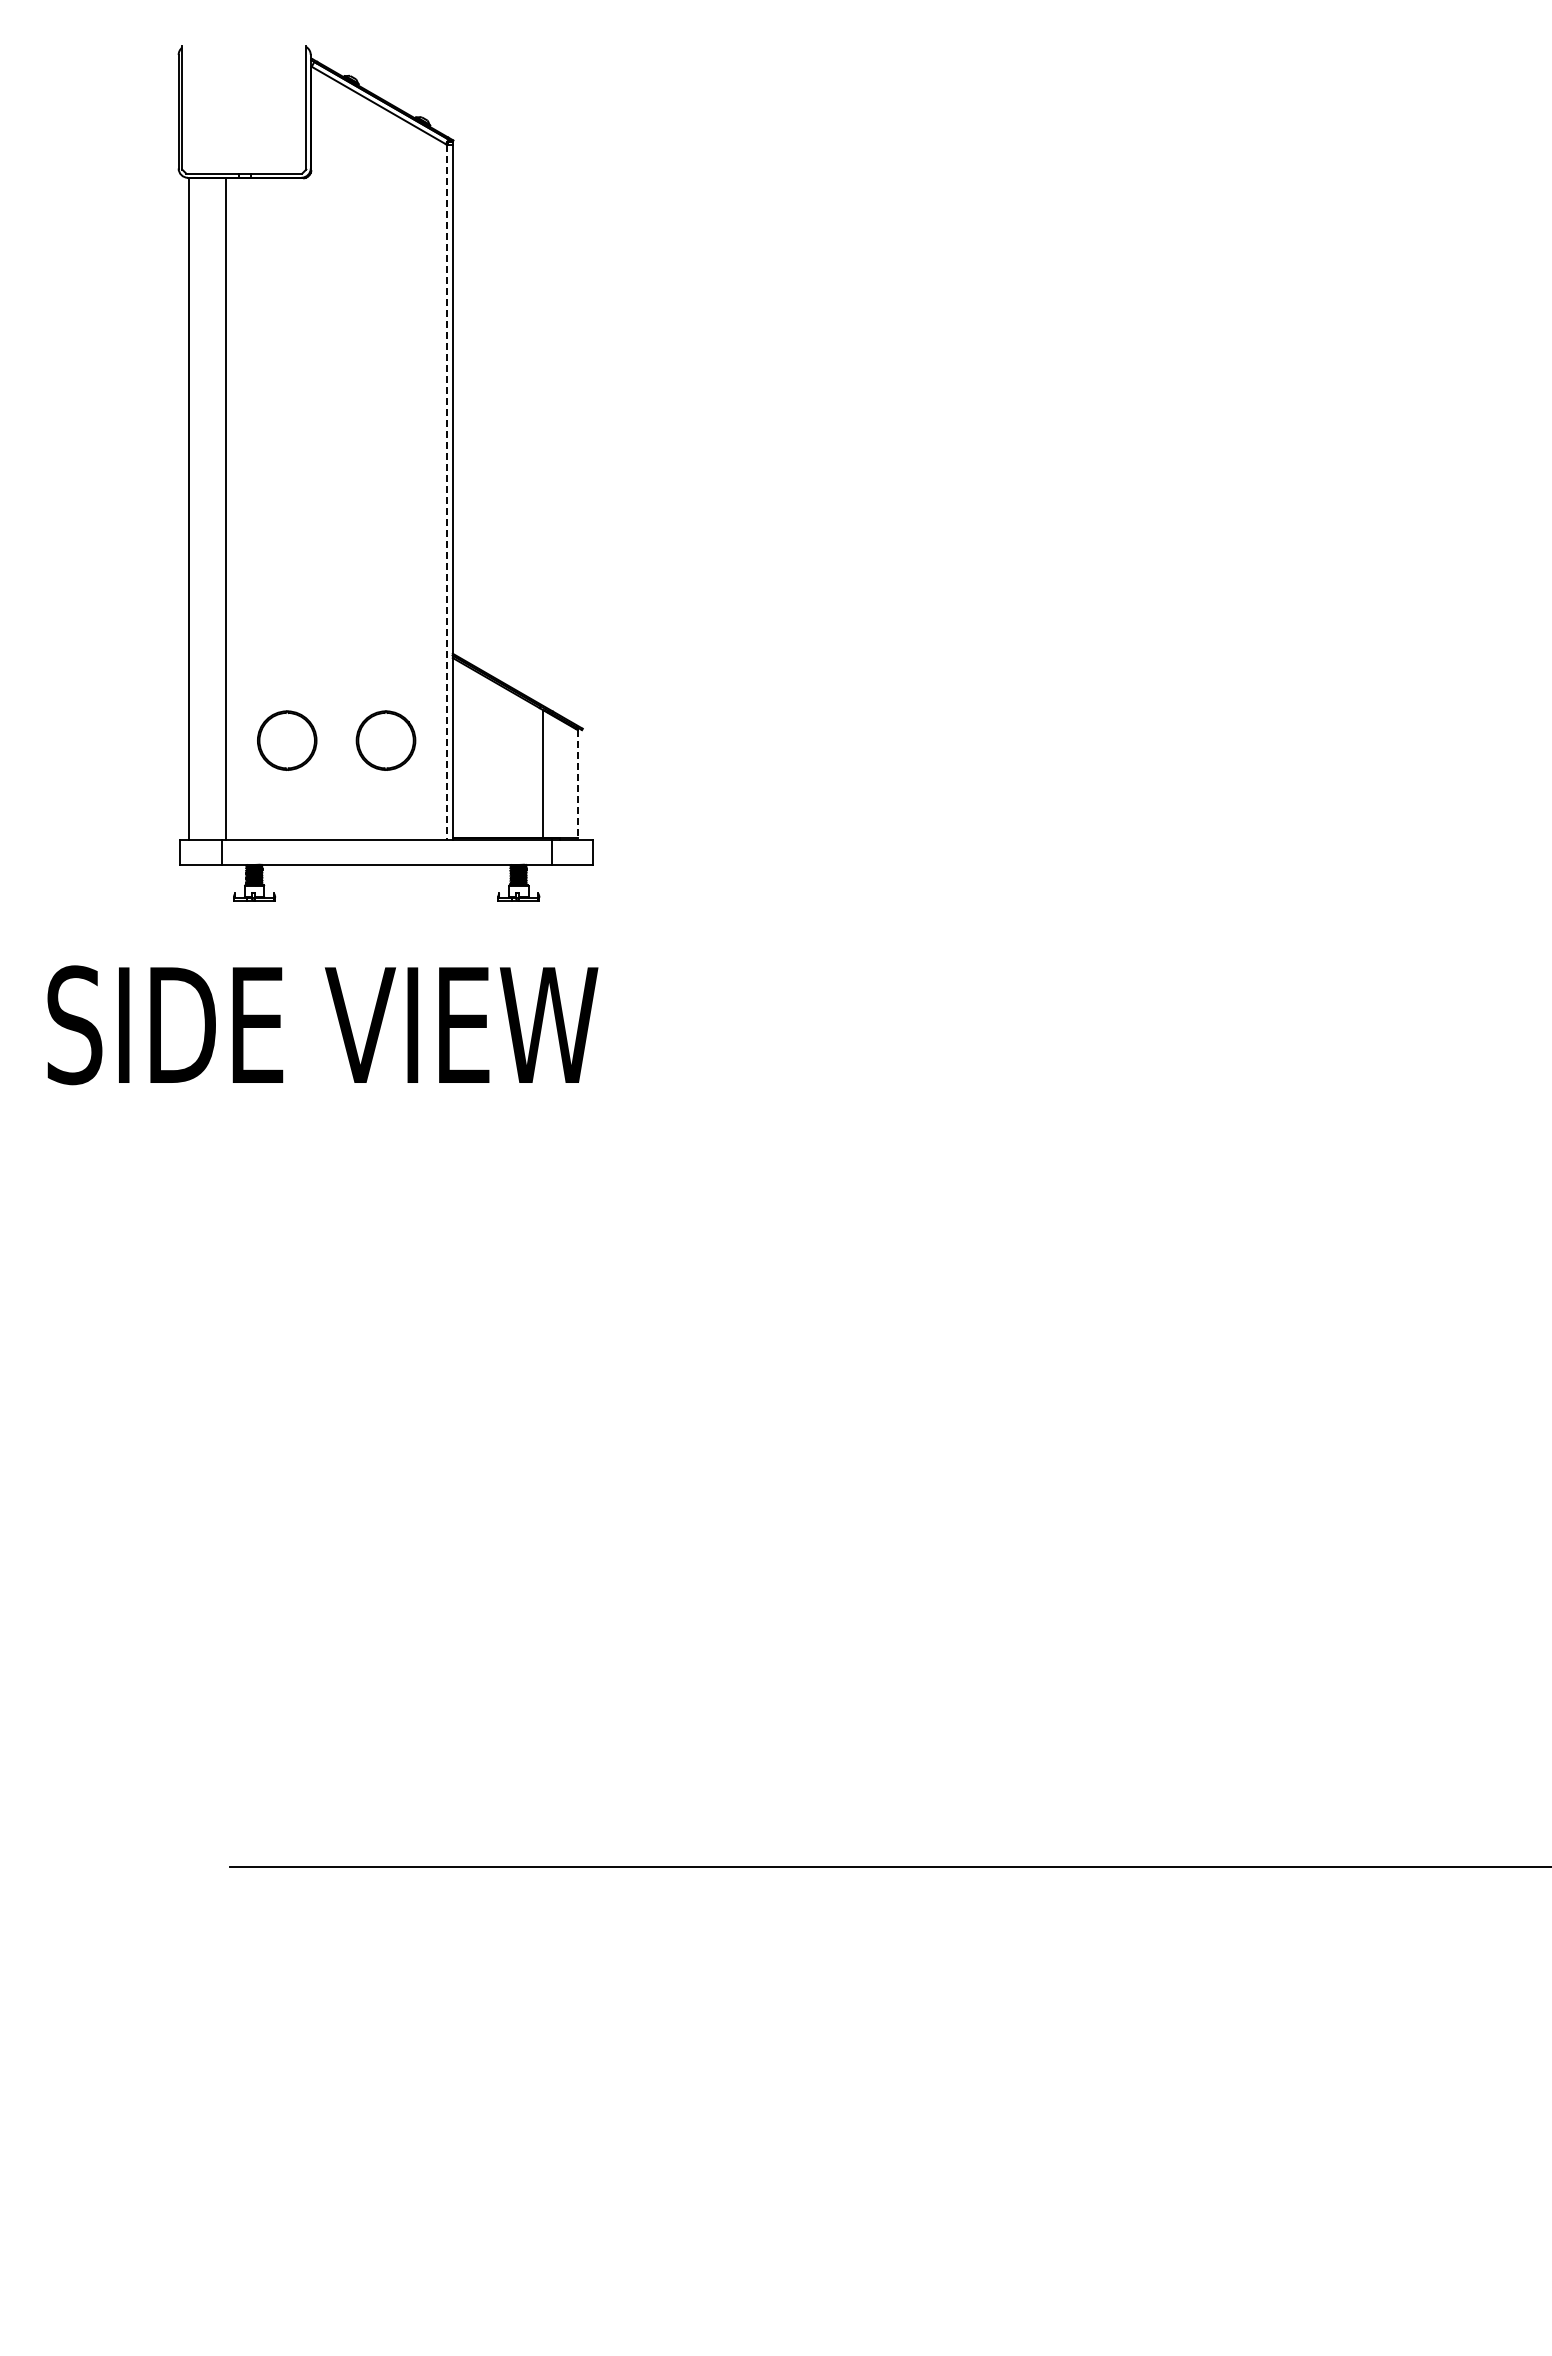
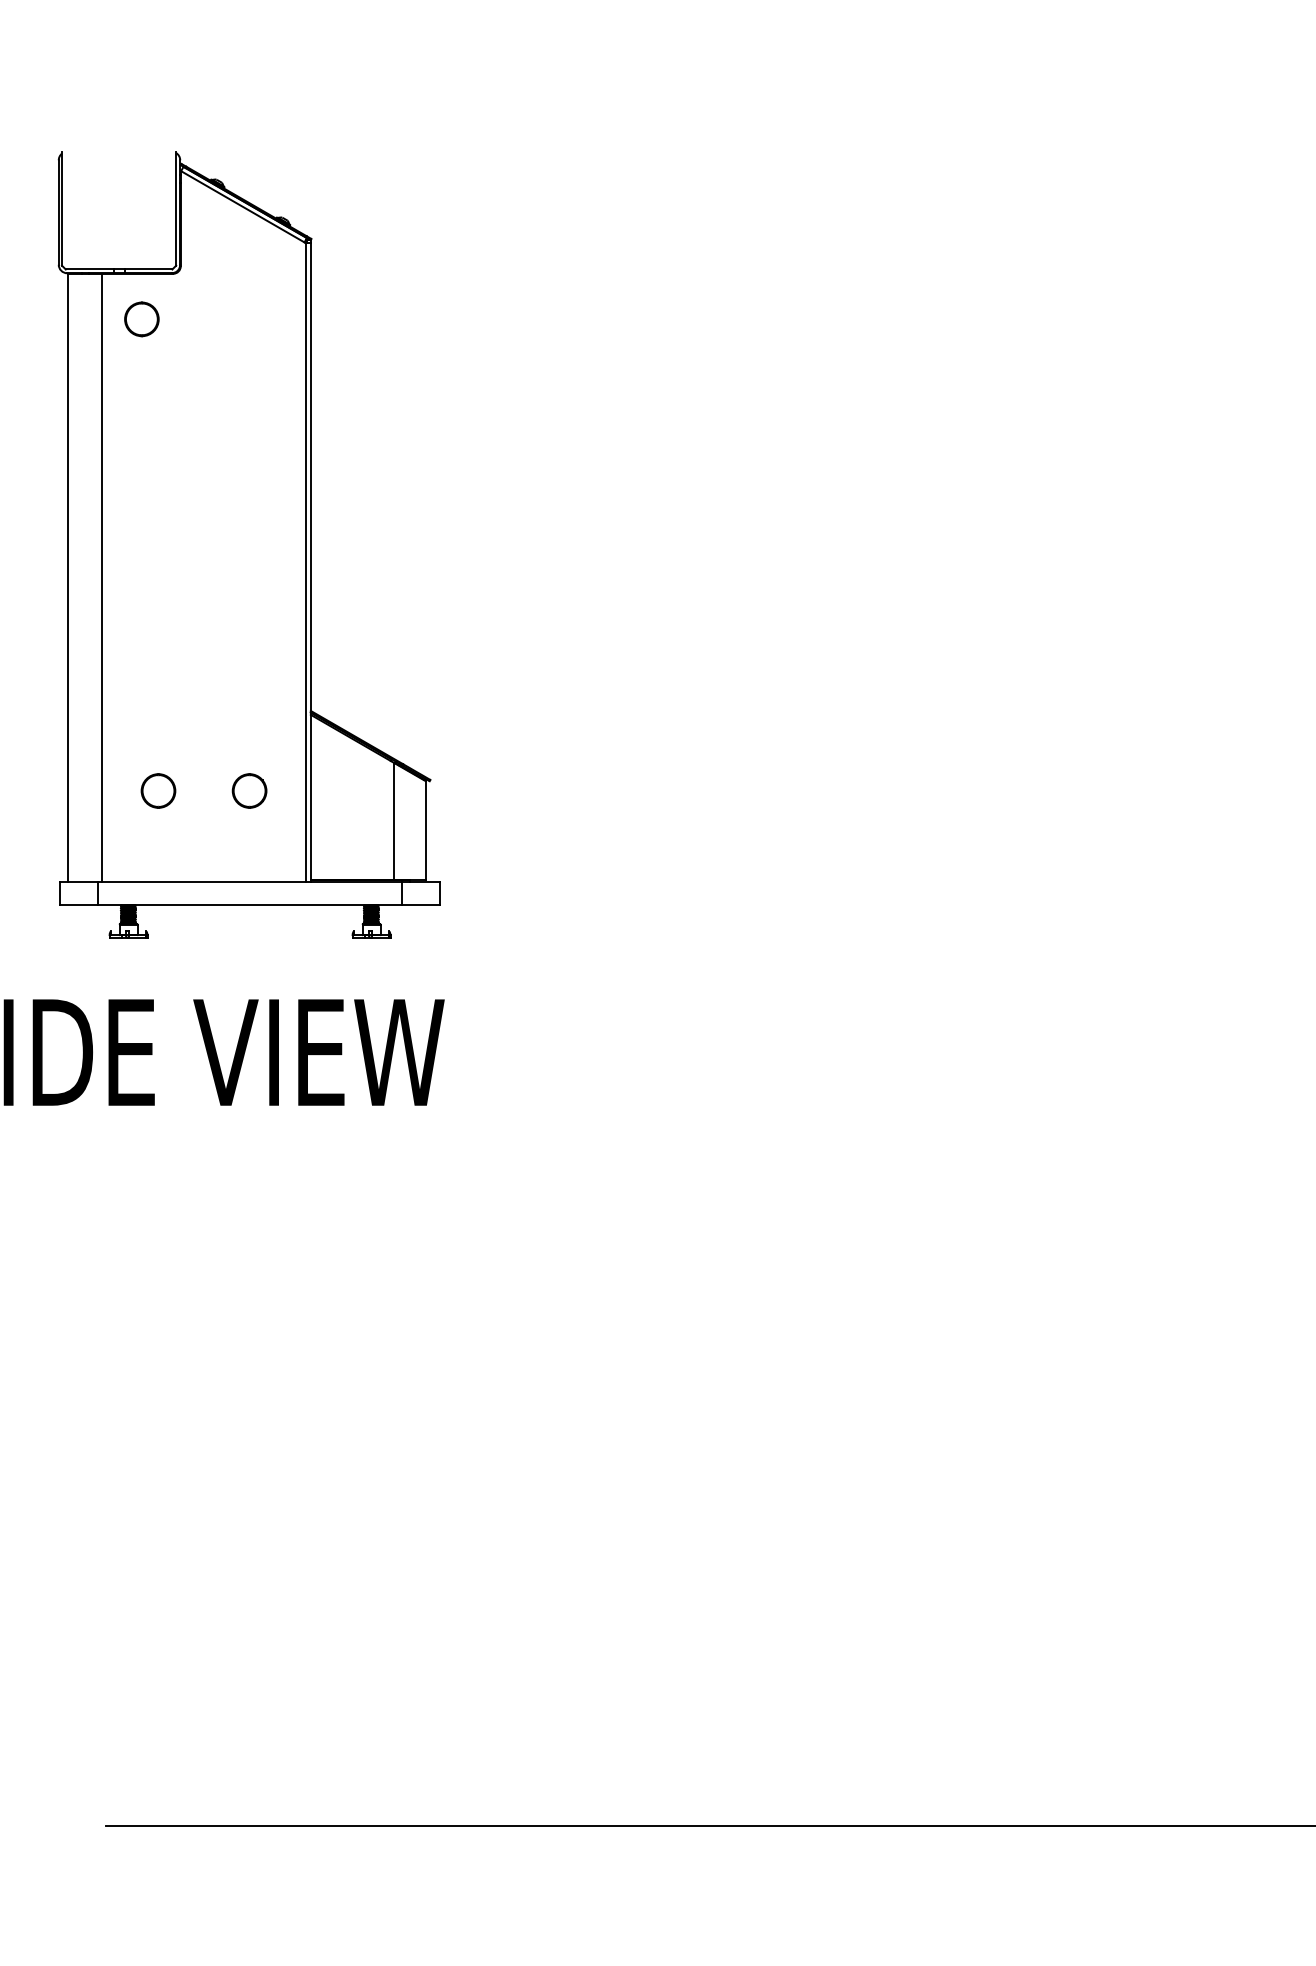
part: (268, 227) -> (141, 318), added
line: (447, 492) -> (305, 562), dashed -> solid
part: (286, 740) -> (157, 790), size x0.62
part: (386, 740) -> (249, 790), size x0.62
line: (577, 784) -> (425, 831), dashed -> solid

